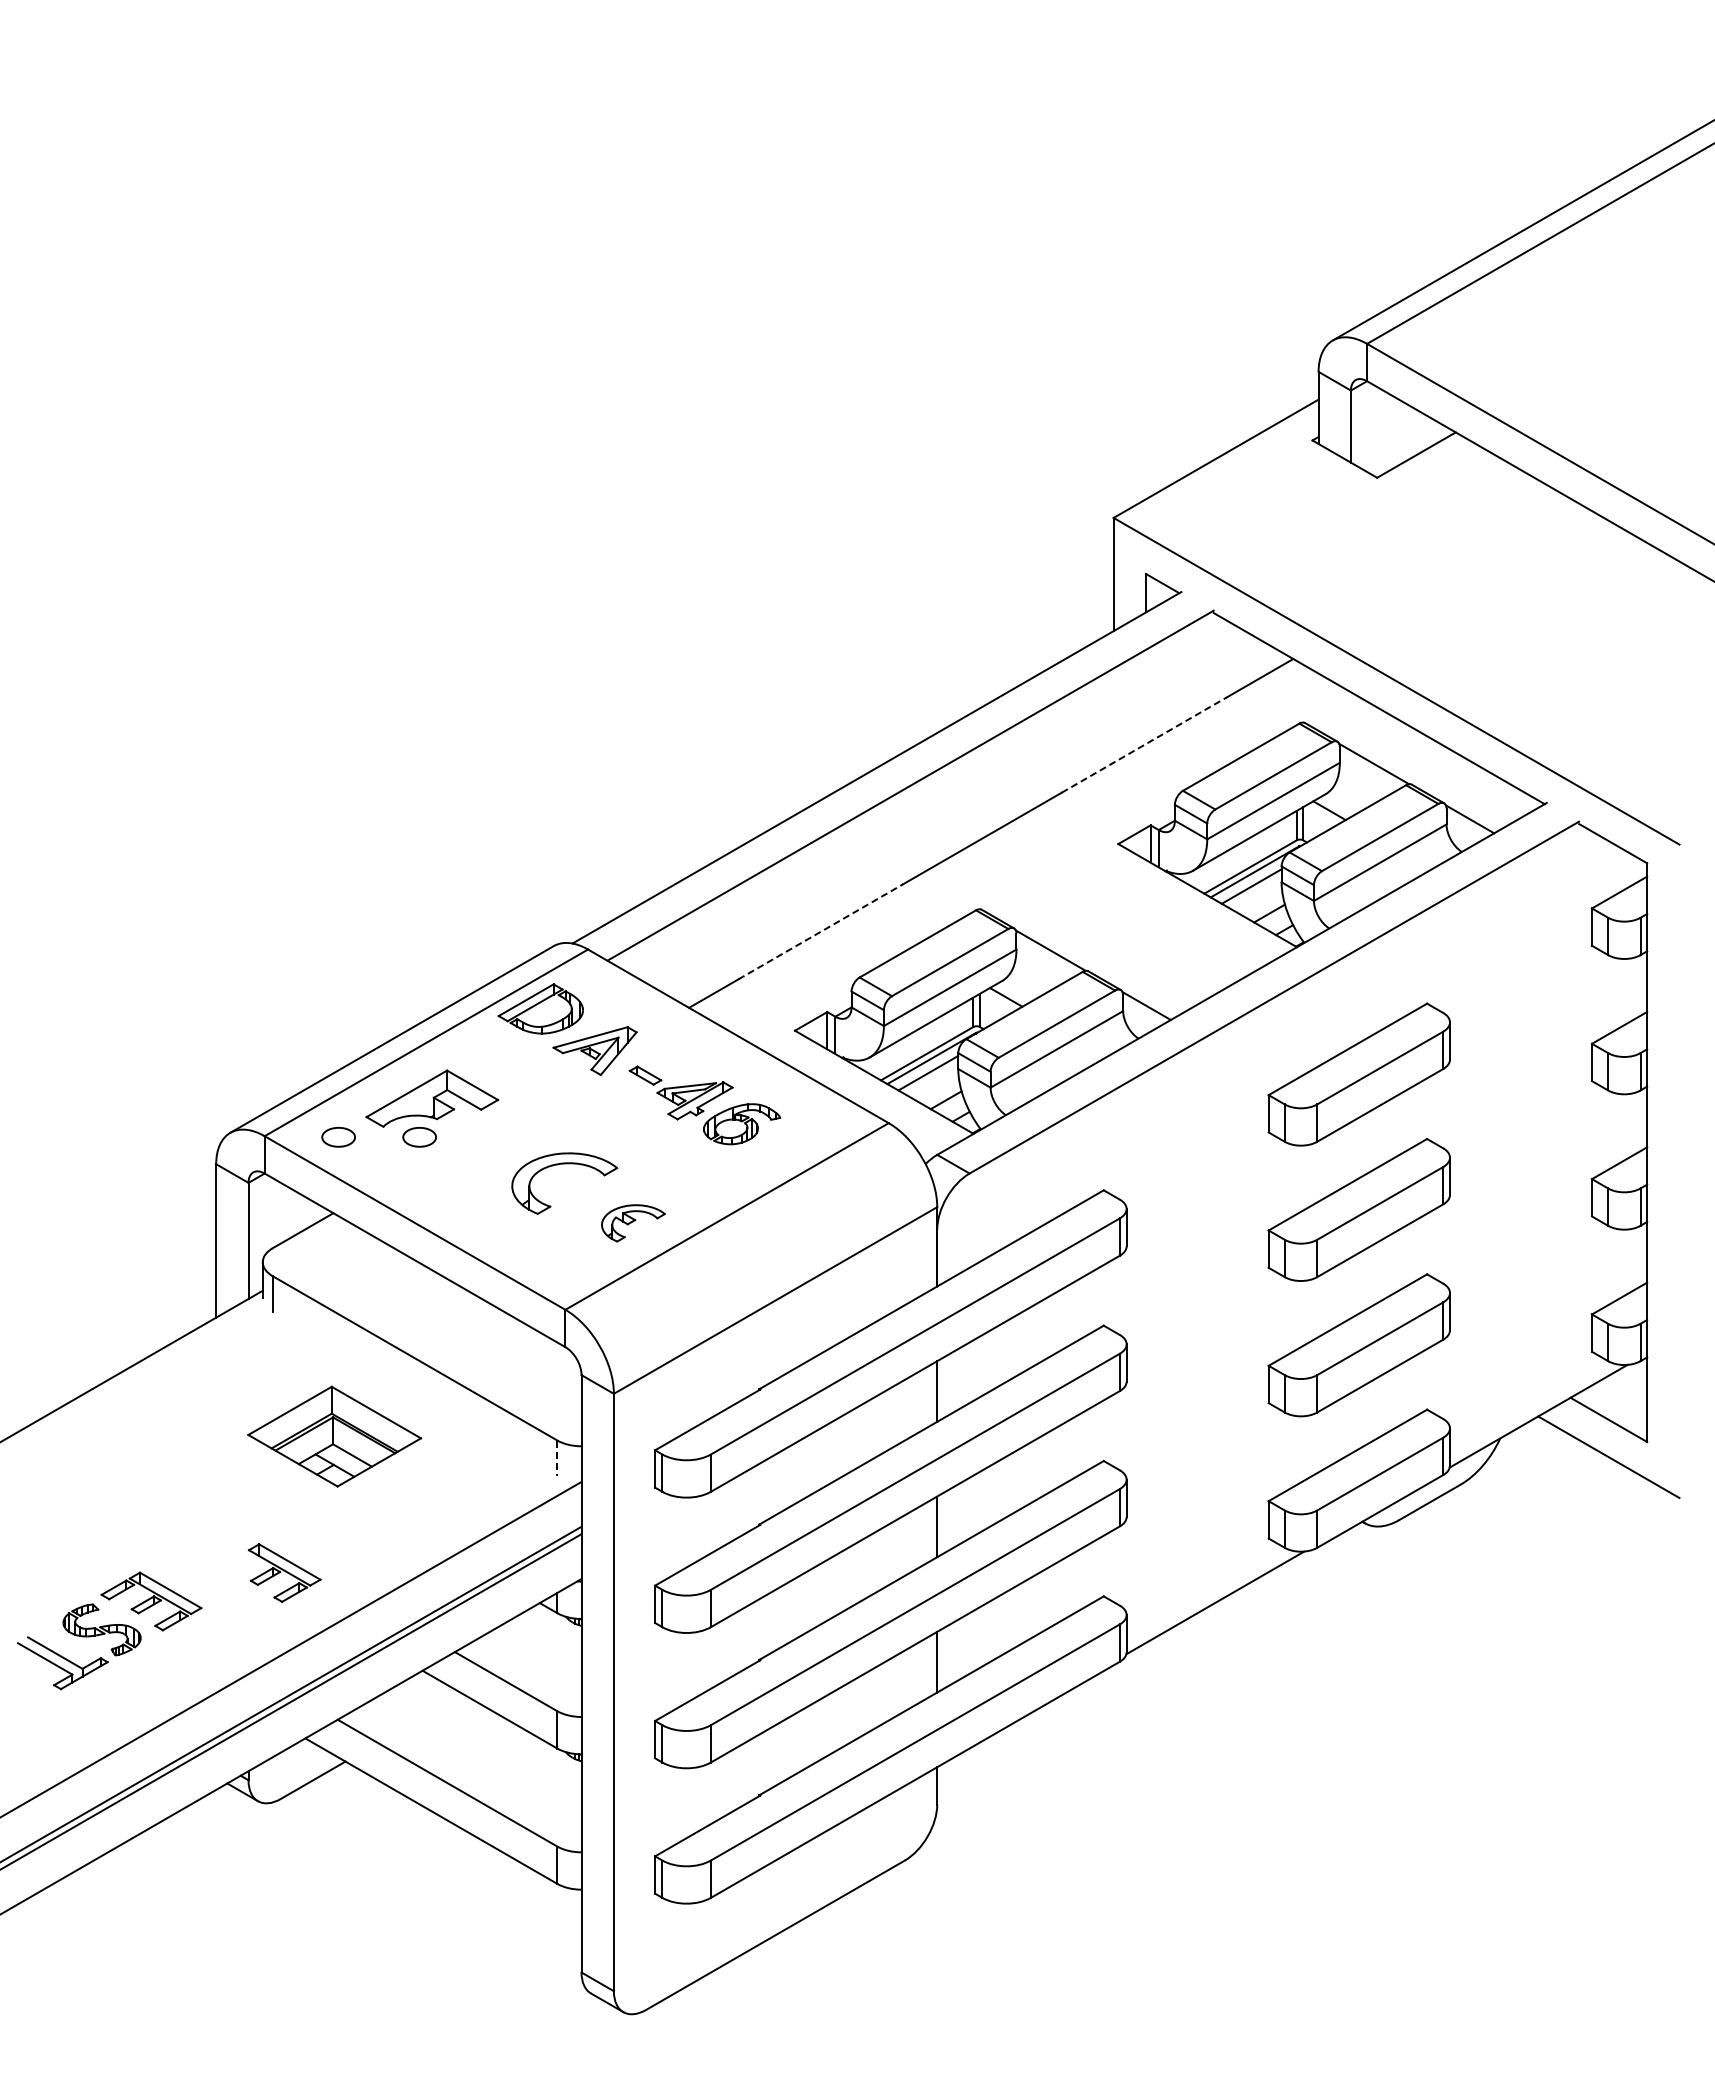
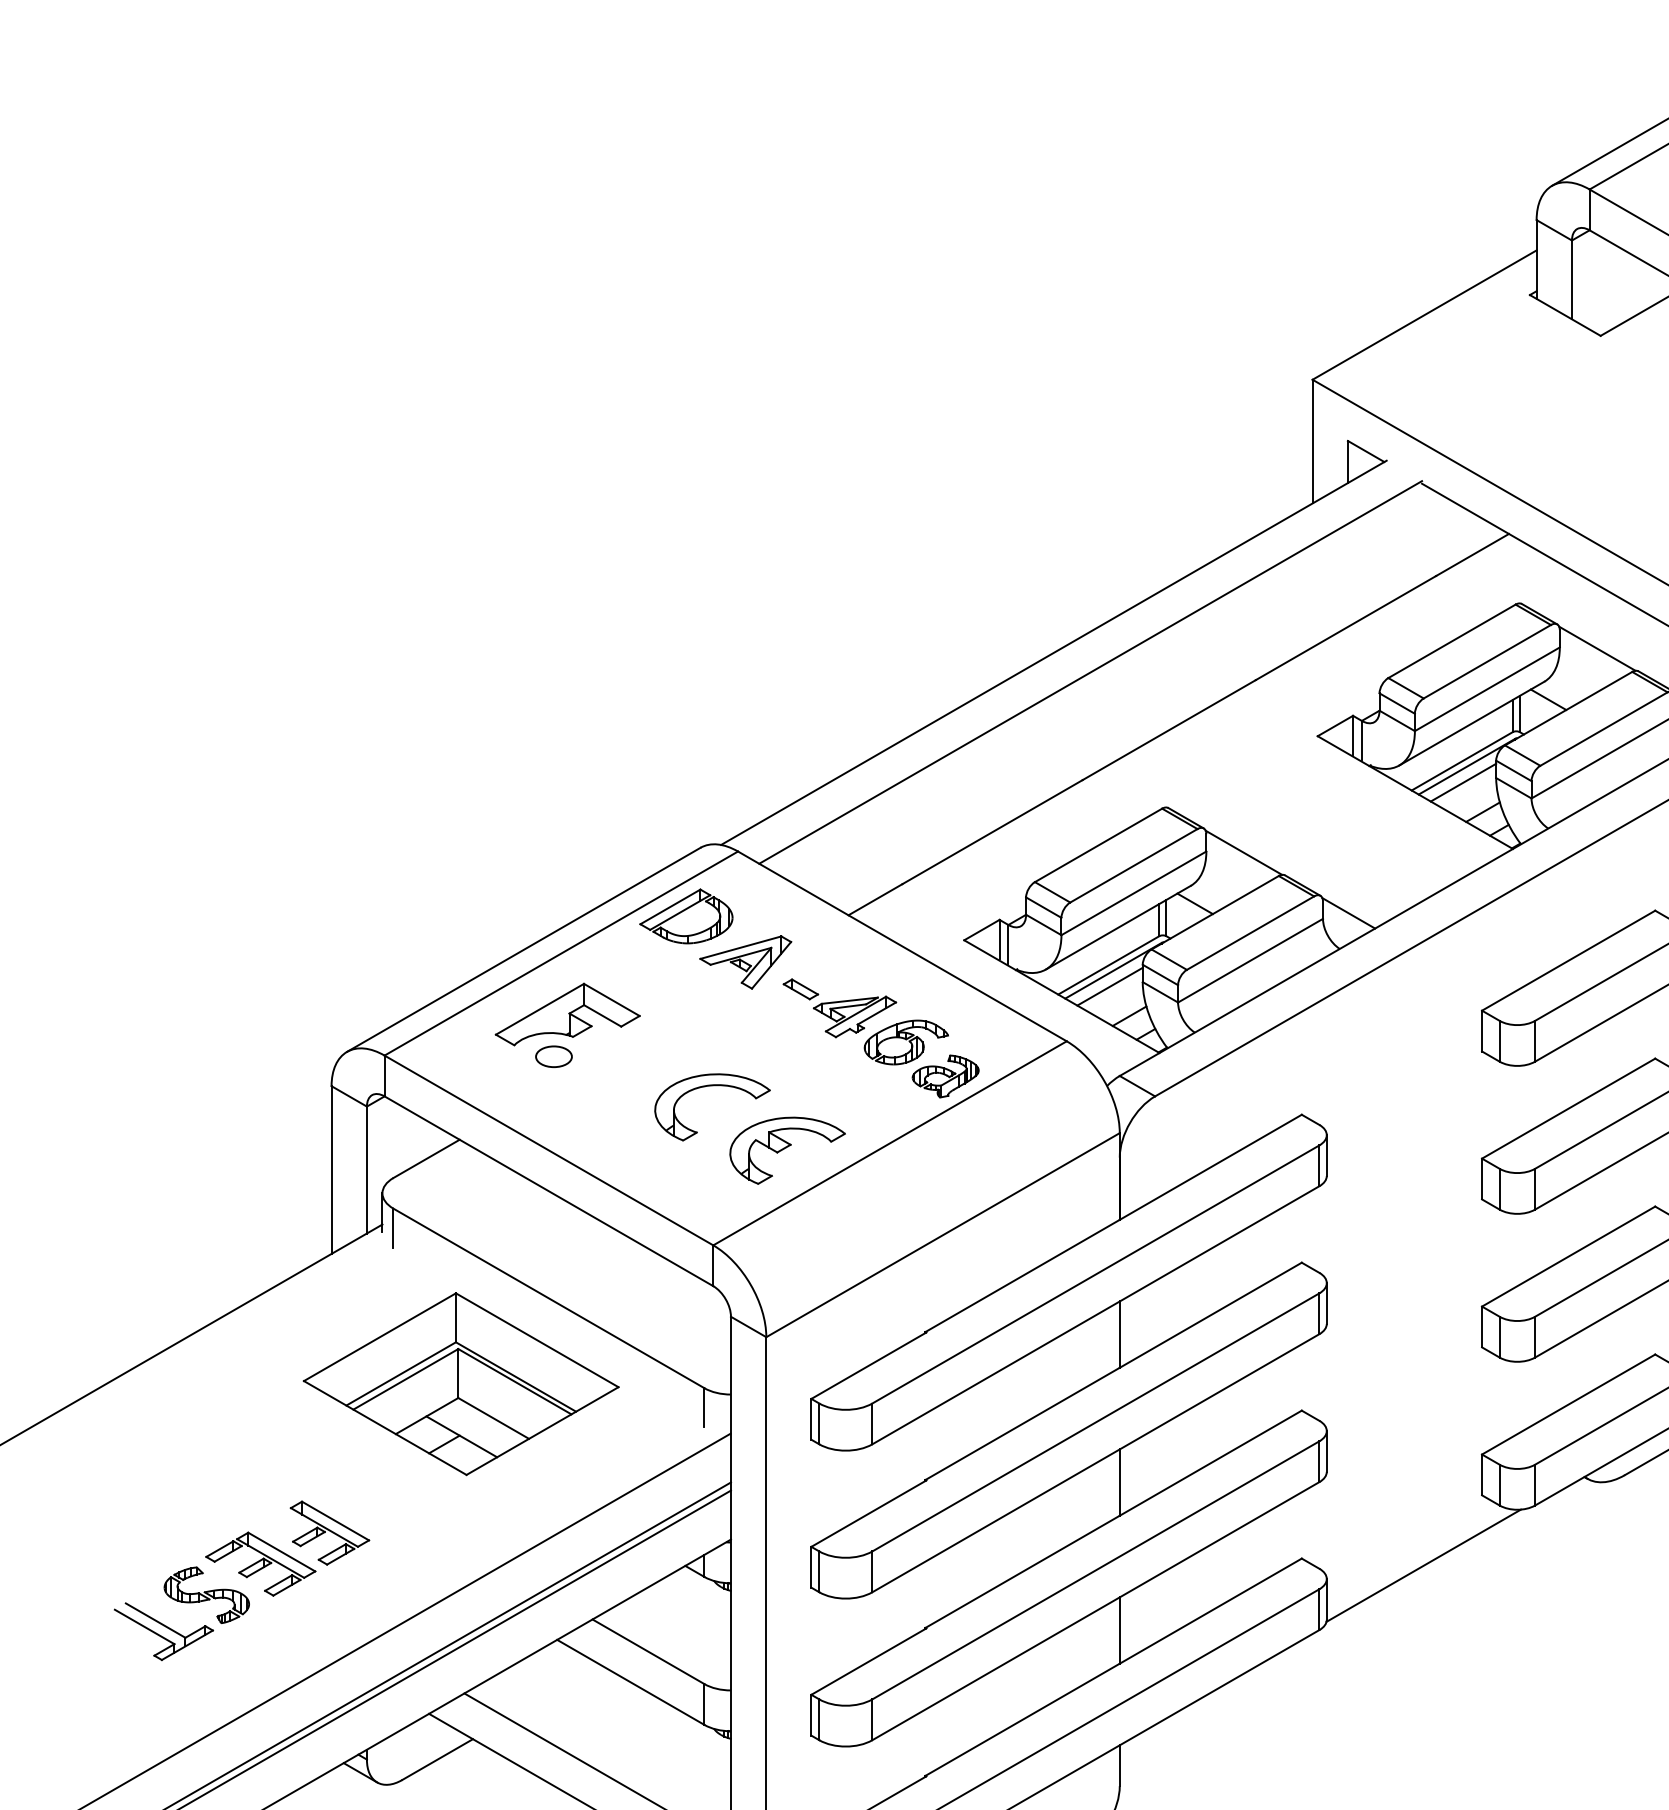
line: (1144, 744) -> (1346, 627), dashed -> solid
line: (821, 931) -> (993, 831), dashed -> solid
part: (338, 1136) -> (465, 1055), removed
part: (777, 1155) -> (945, 1076), added
part: (633, 1223) -> (787, 1151), size x1.67
part: (334, 1436) -> (460, 1383), size x1.67
line: (557, 1458) -> (704, 1407), dashed -> solid
part: (284, 1572) -> (329, 1532), moved

